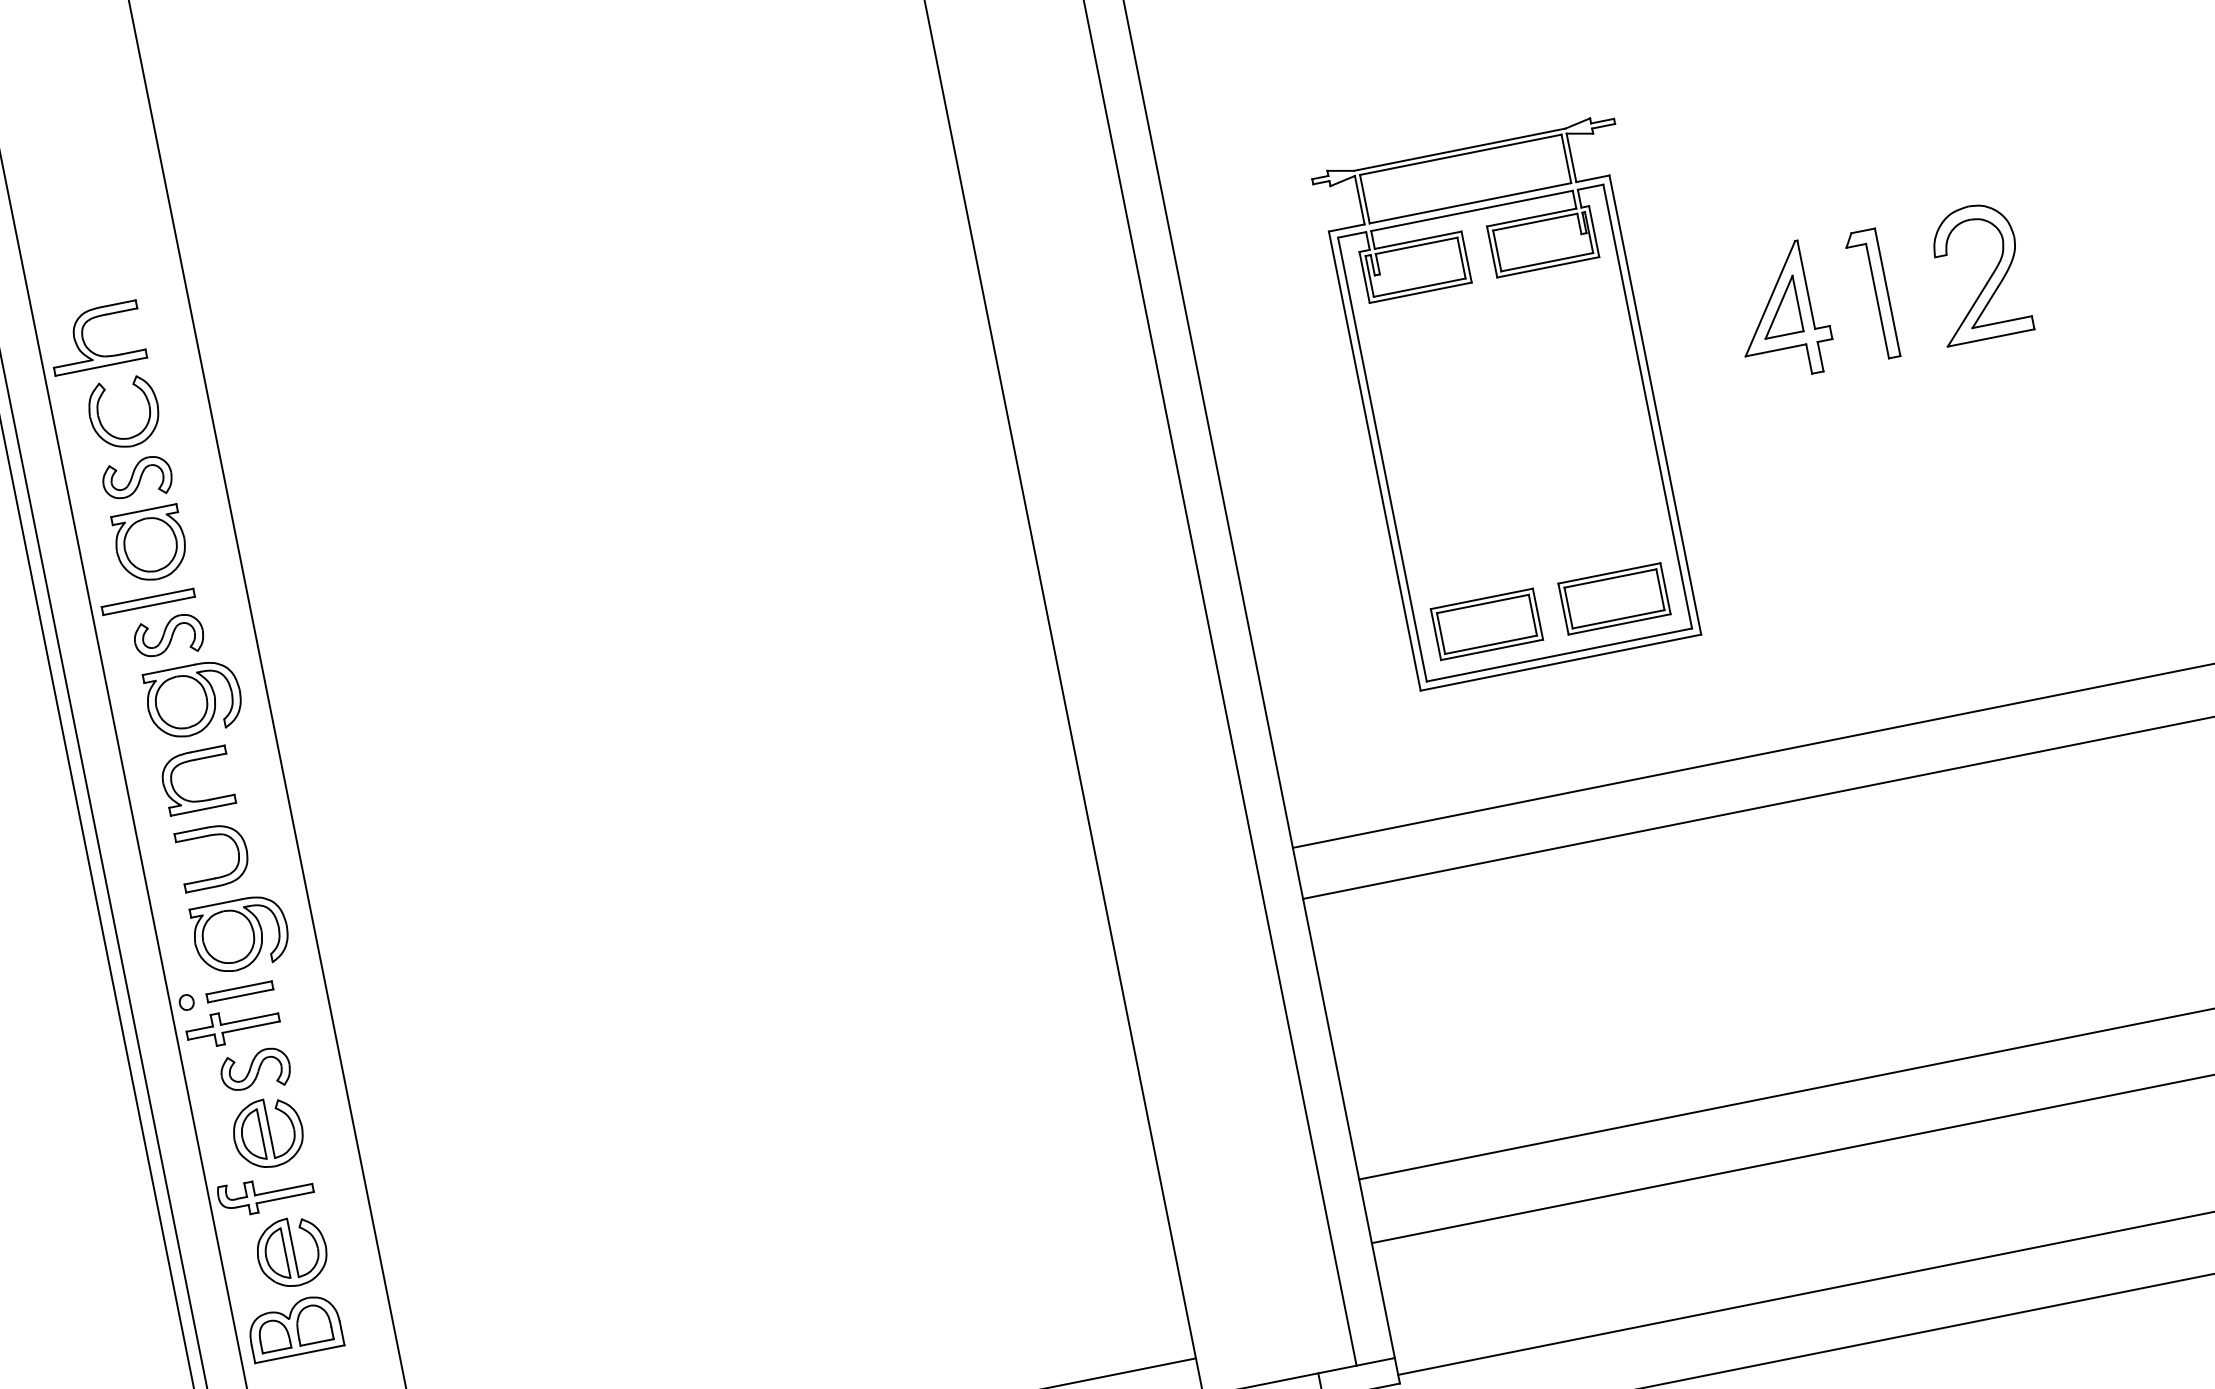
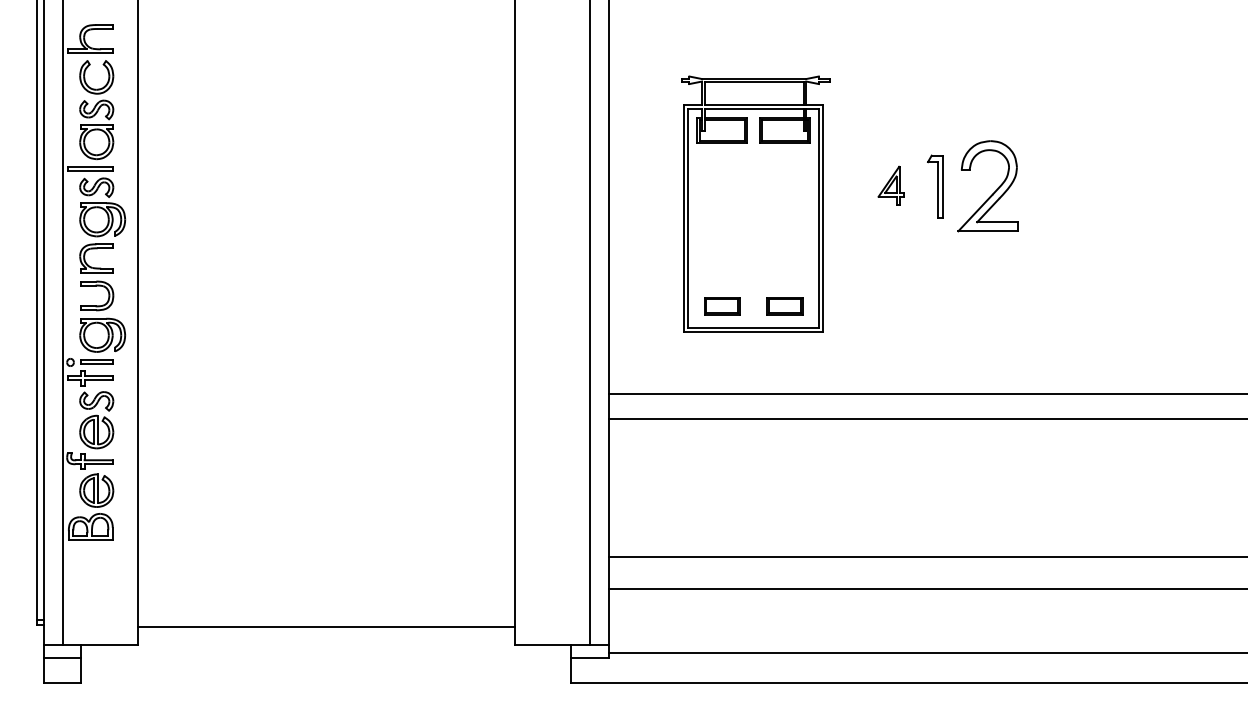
part: (1977, 273) -> (987, 186), size x1.4
part: (1781, 310) -> (891, 185), size x0.6
part: (1613, 599) -> (784, 306), size x0.7
part: (1485, 624) -> (721, 306), size x0.7

